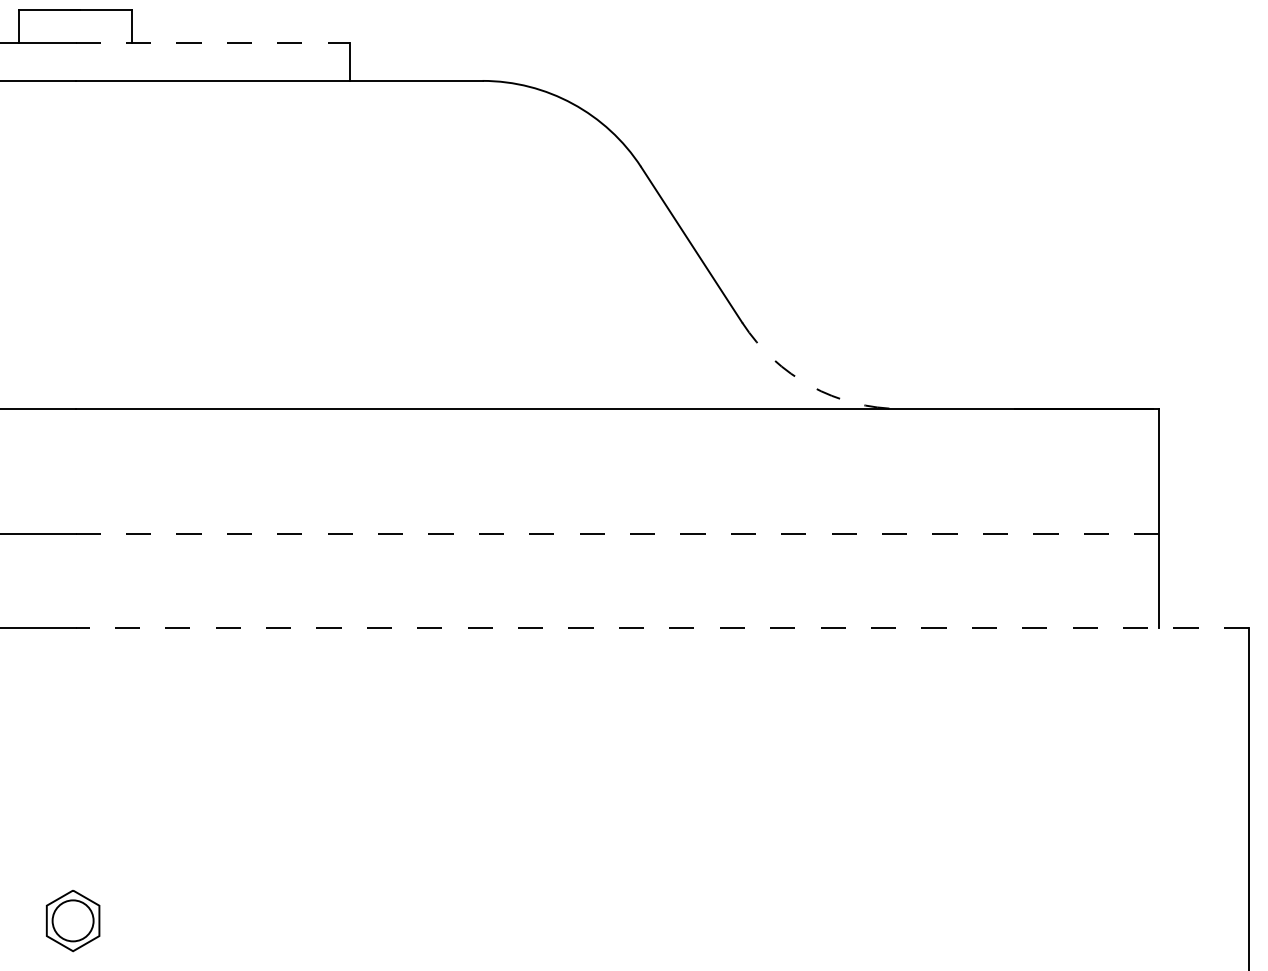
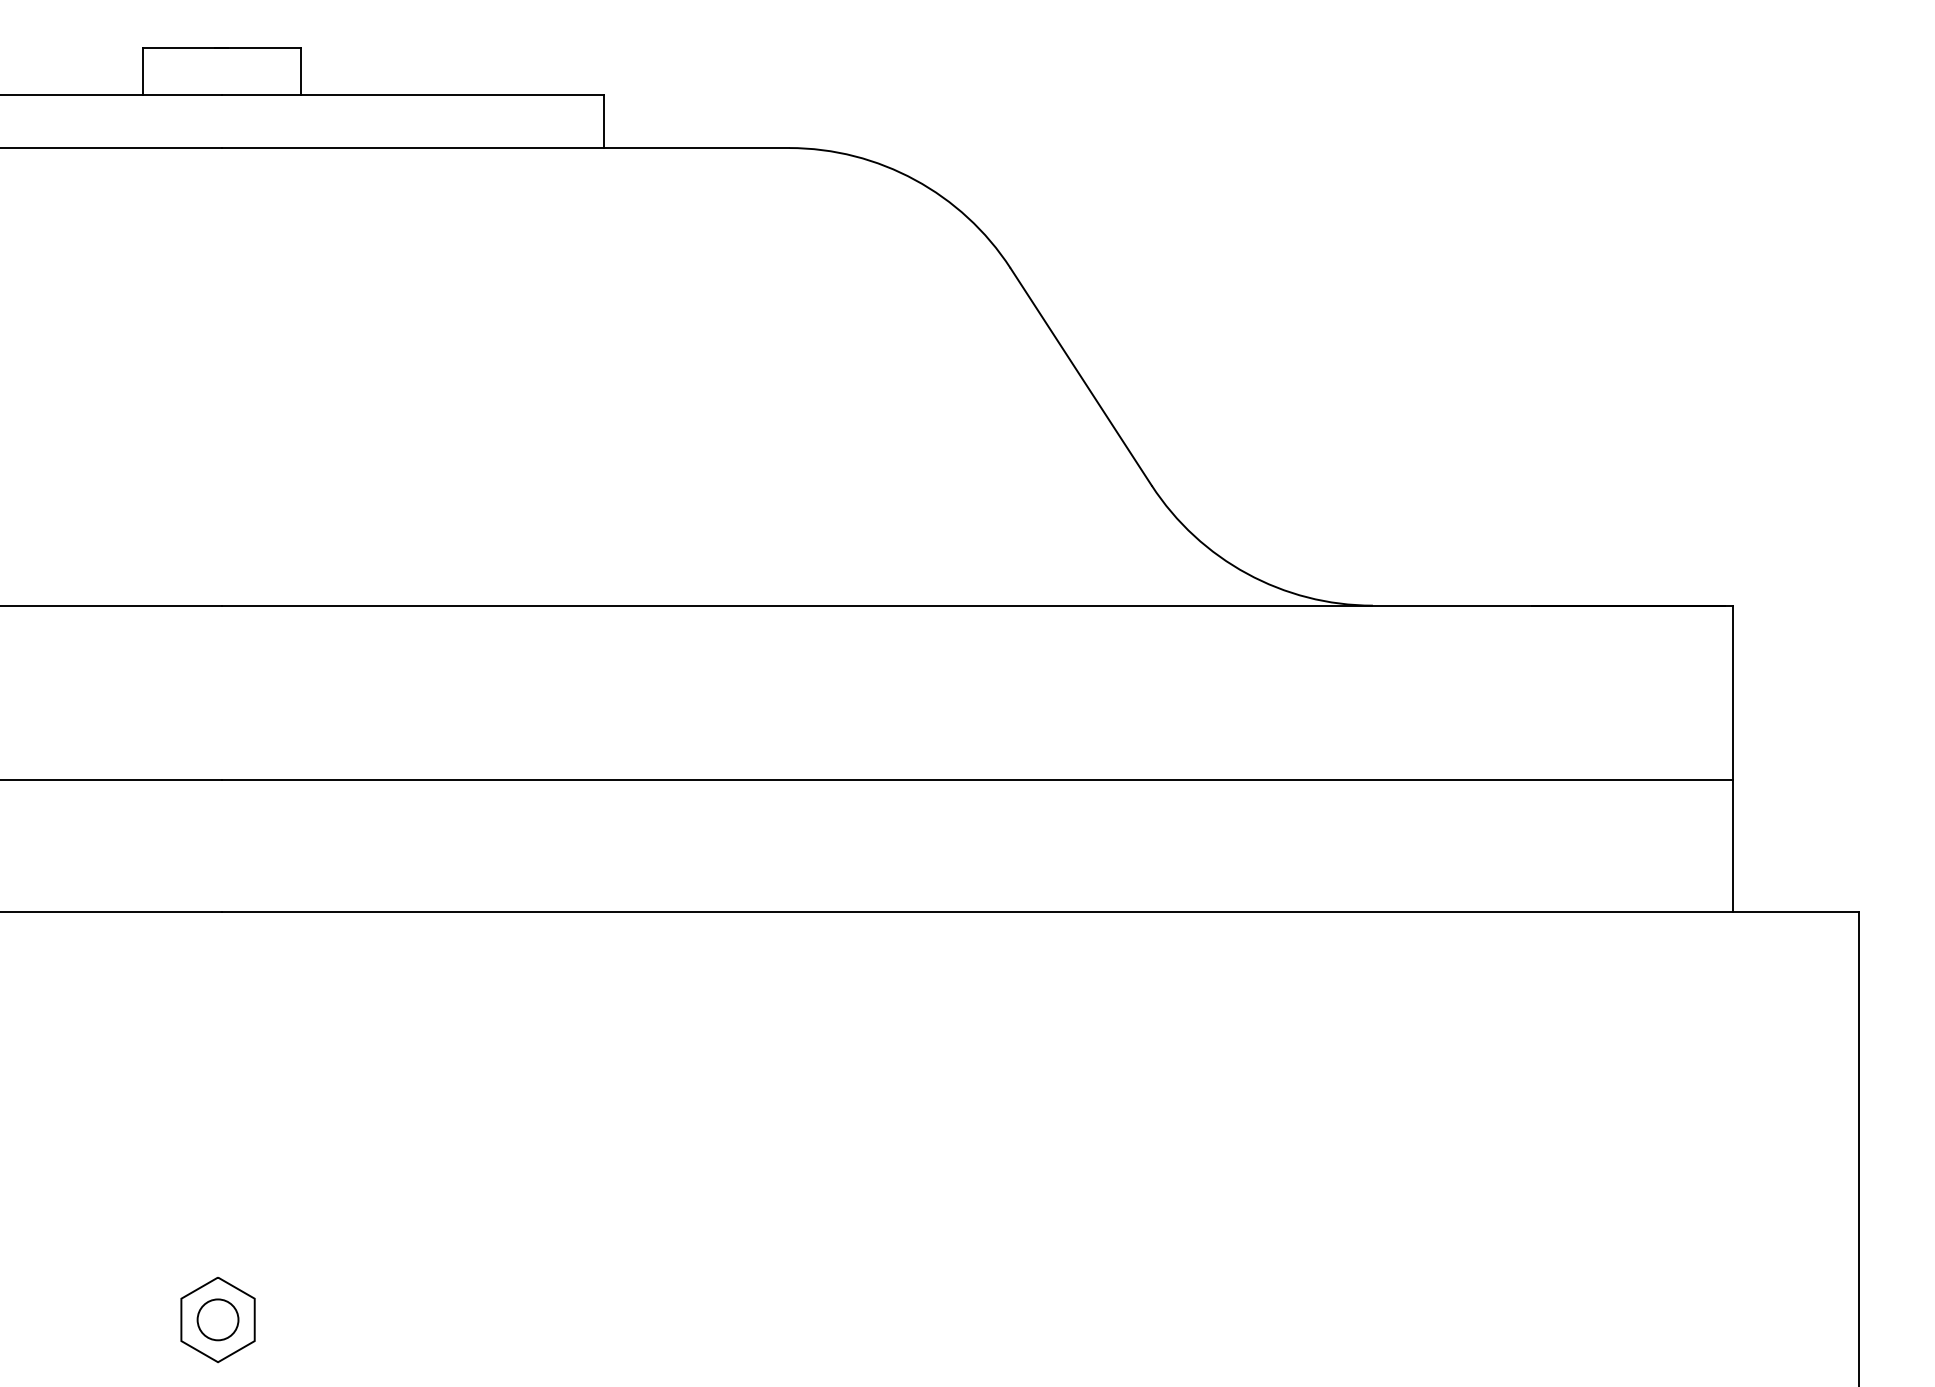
line: (213, 42) -> (413, 94), dashed -> solid
arc: (811, 385) -> (1247, 573), dashed -> solid
line: (617, 533) -> (977, 779), dashed -> solid
line: (661, 628) -> (1039, 911), dashed -> solid
circle: (72, 920) -> (217, 1319), size x0.71

